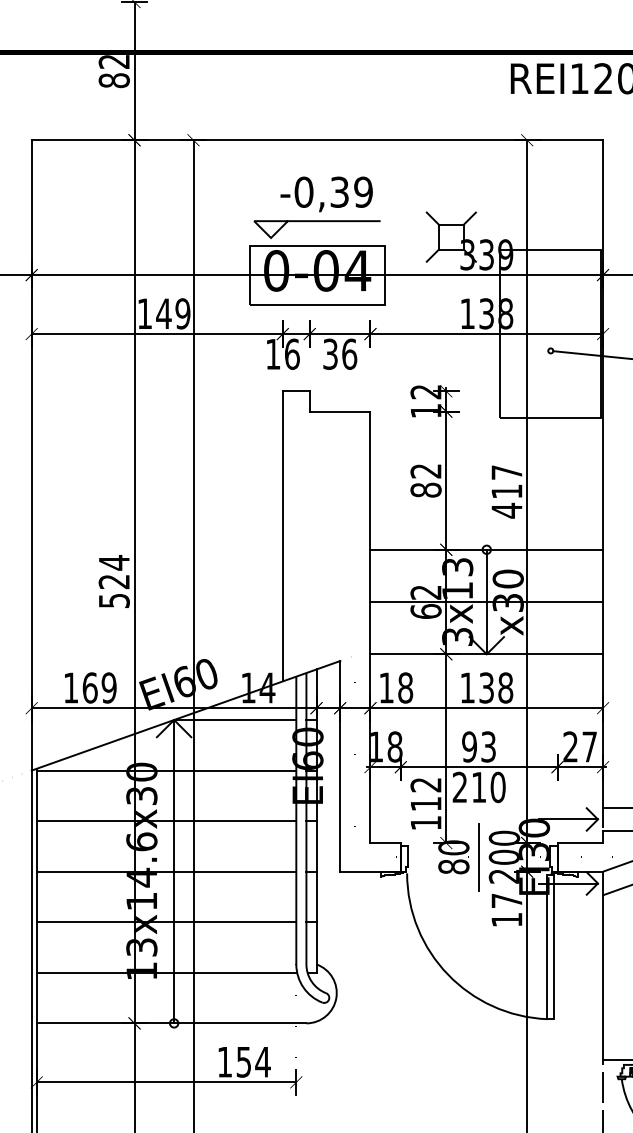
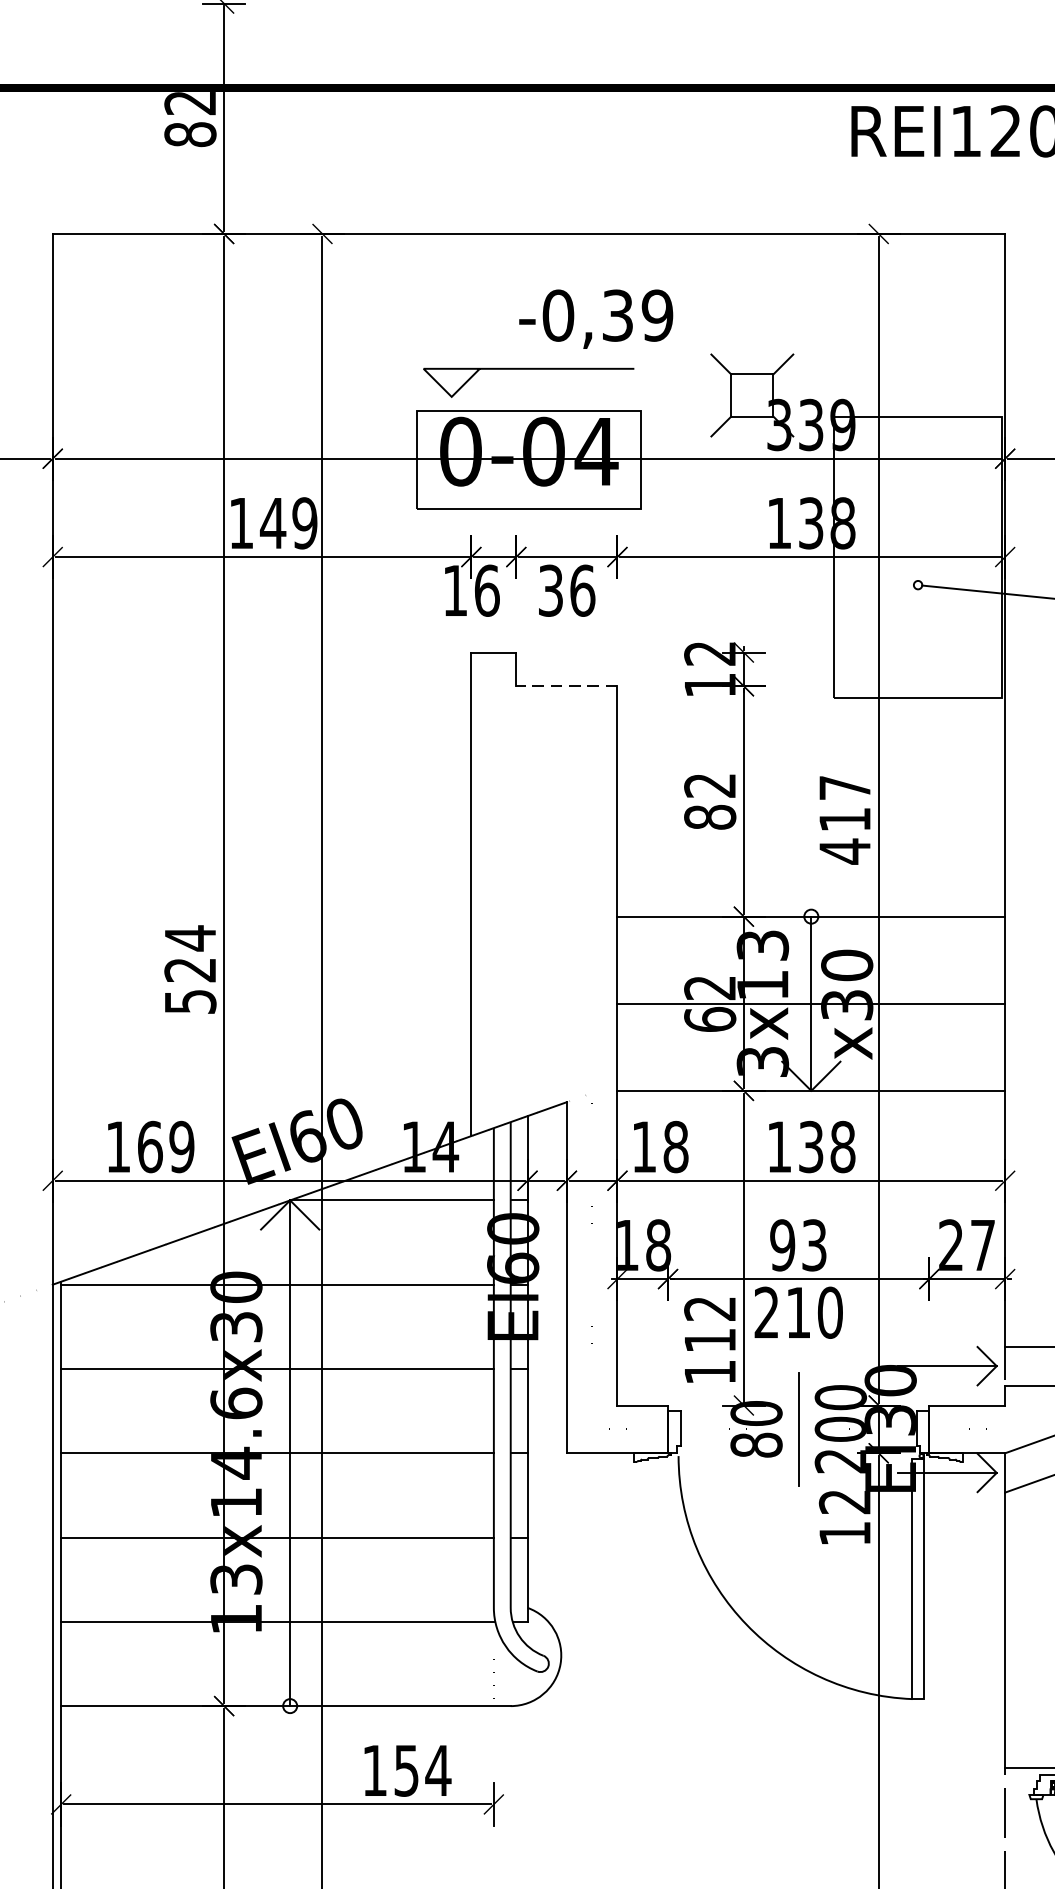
text: (326, 194) -> (595, 319), moved
line: (339, 411) -> (565, 686), solid -> dashed
text: (506, 901) -> (844, 1502), 17 -> 12

